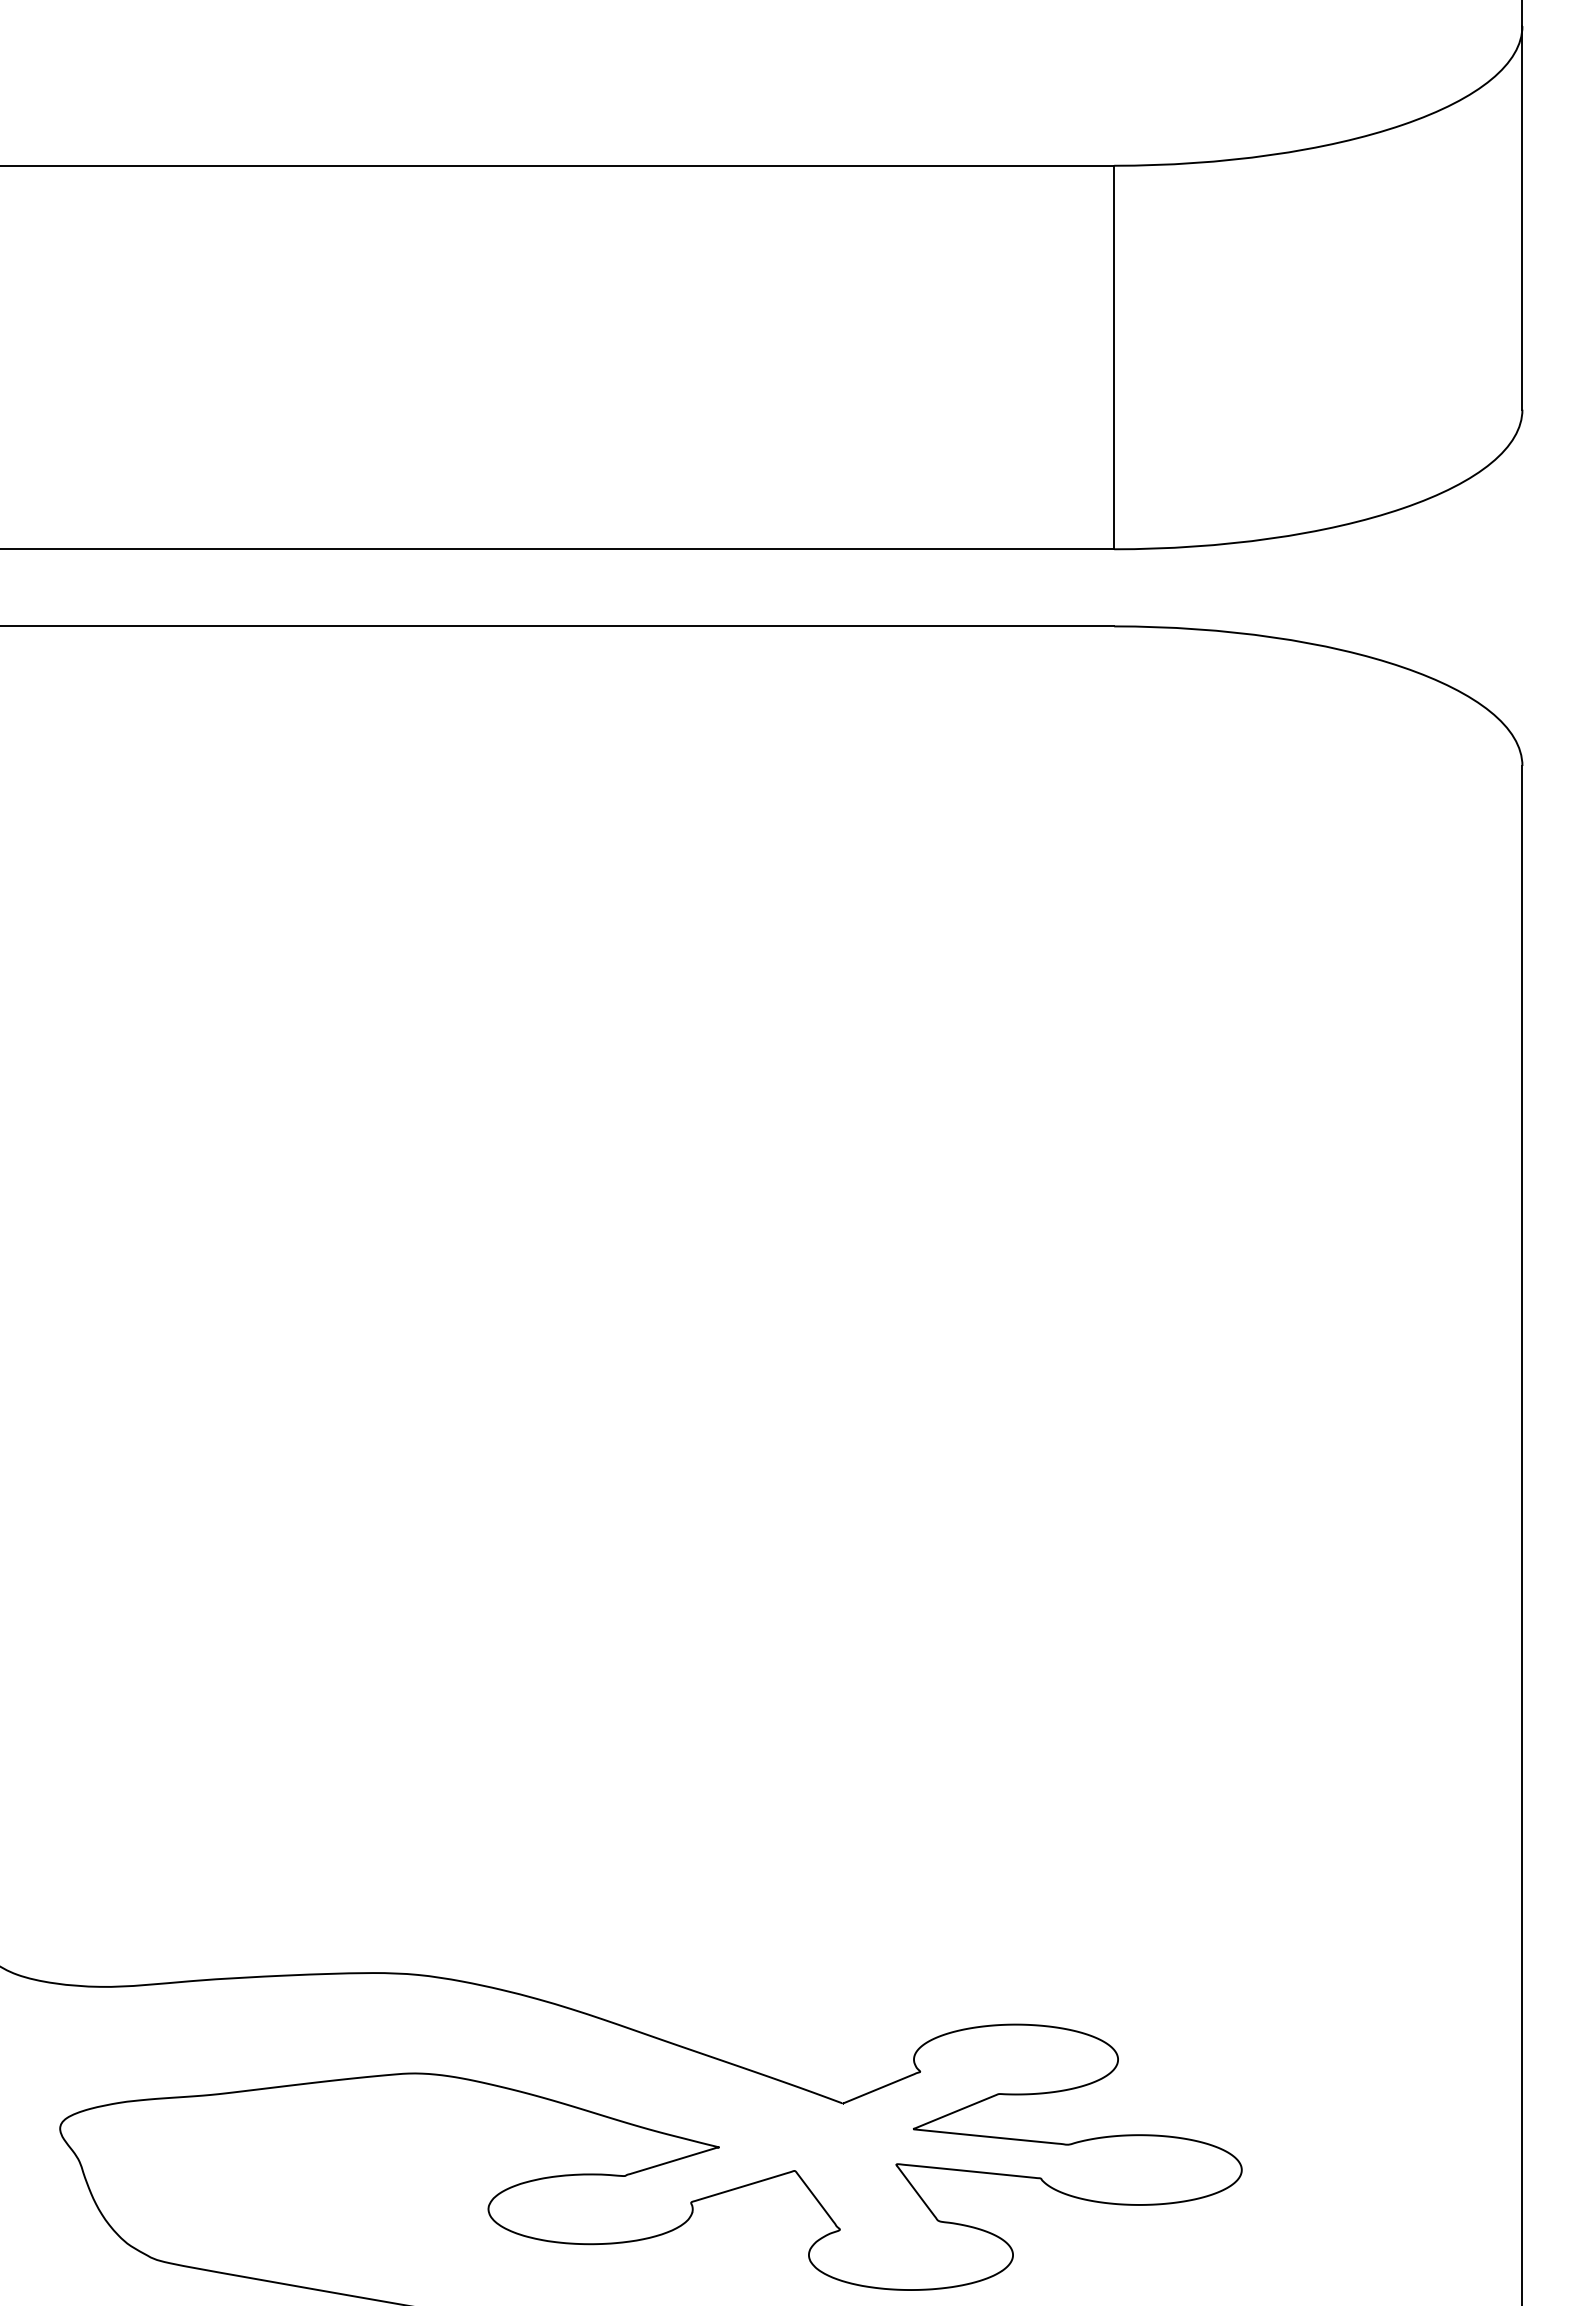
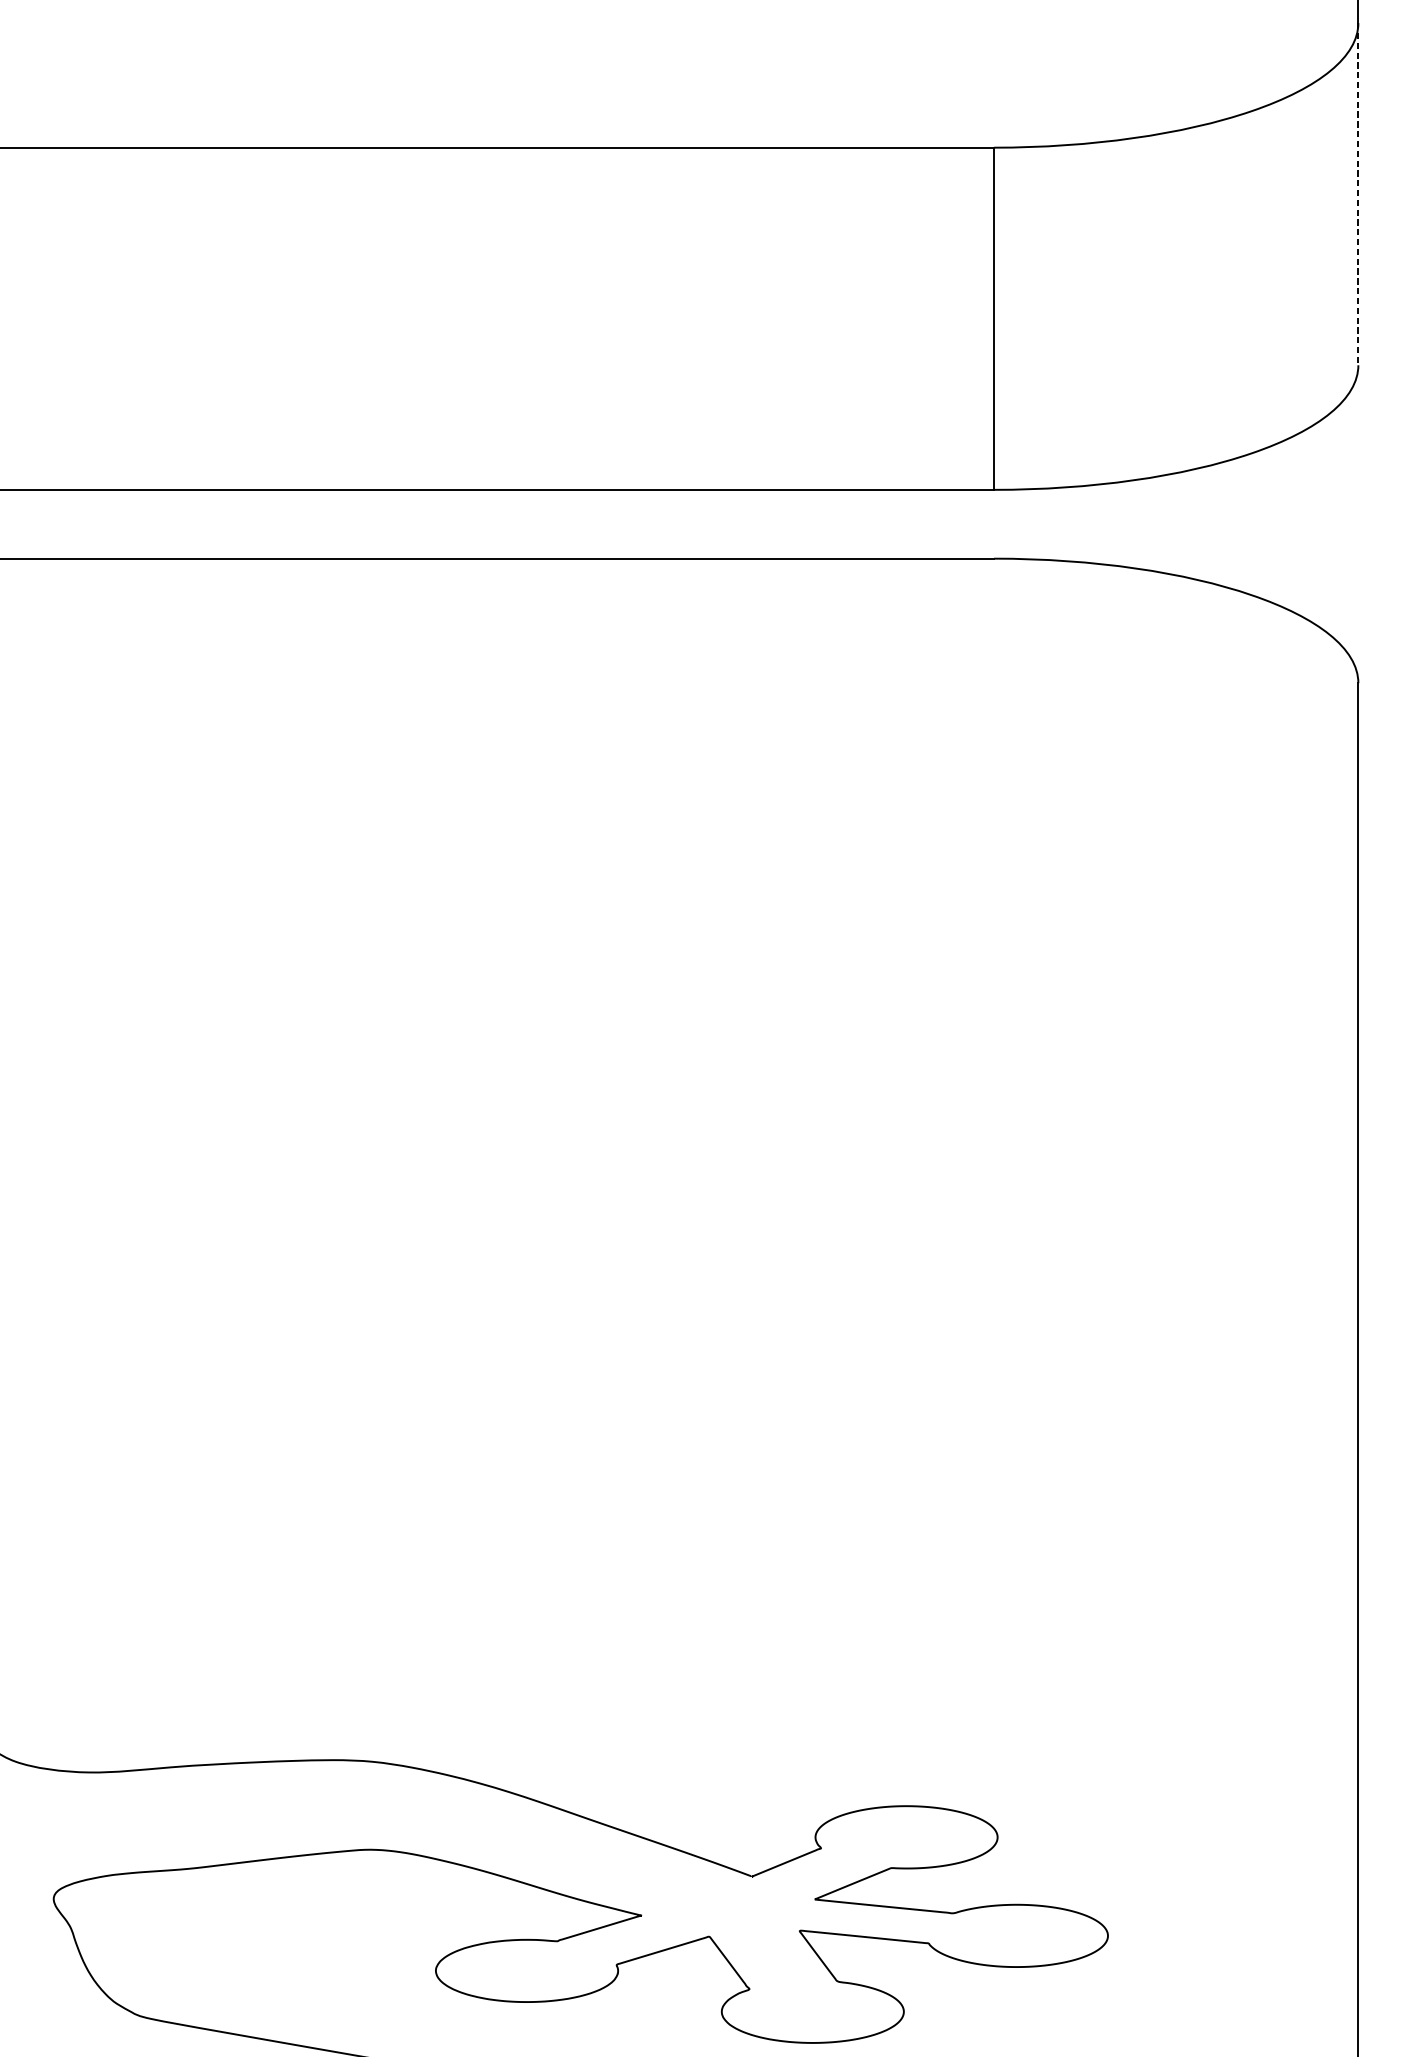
line: (1522, 217) -> (1358, 193), solid -> dashed

